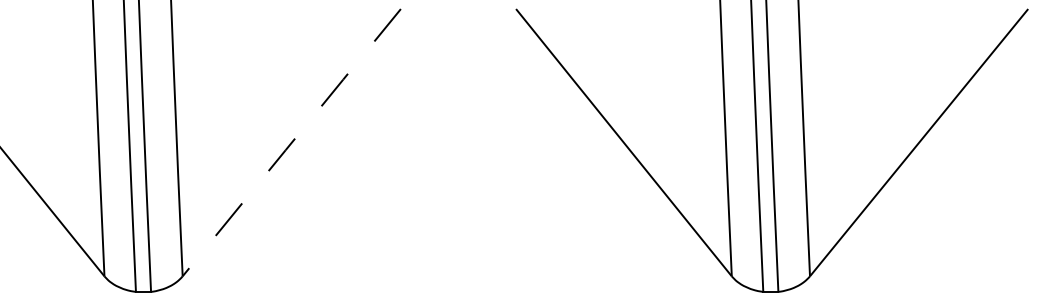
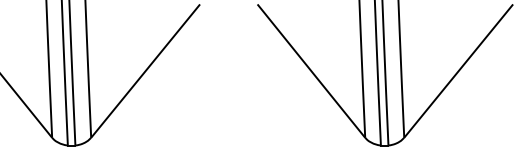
line: (291, 143) -> (145, 71), dashed -> solid

